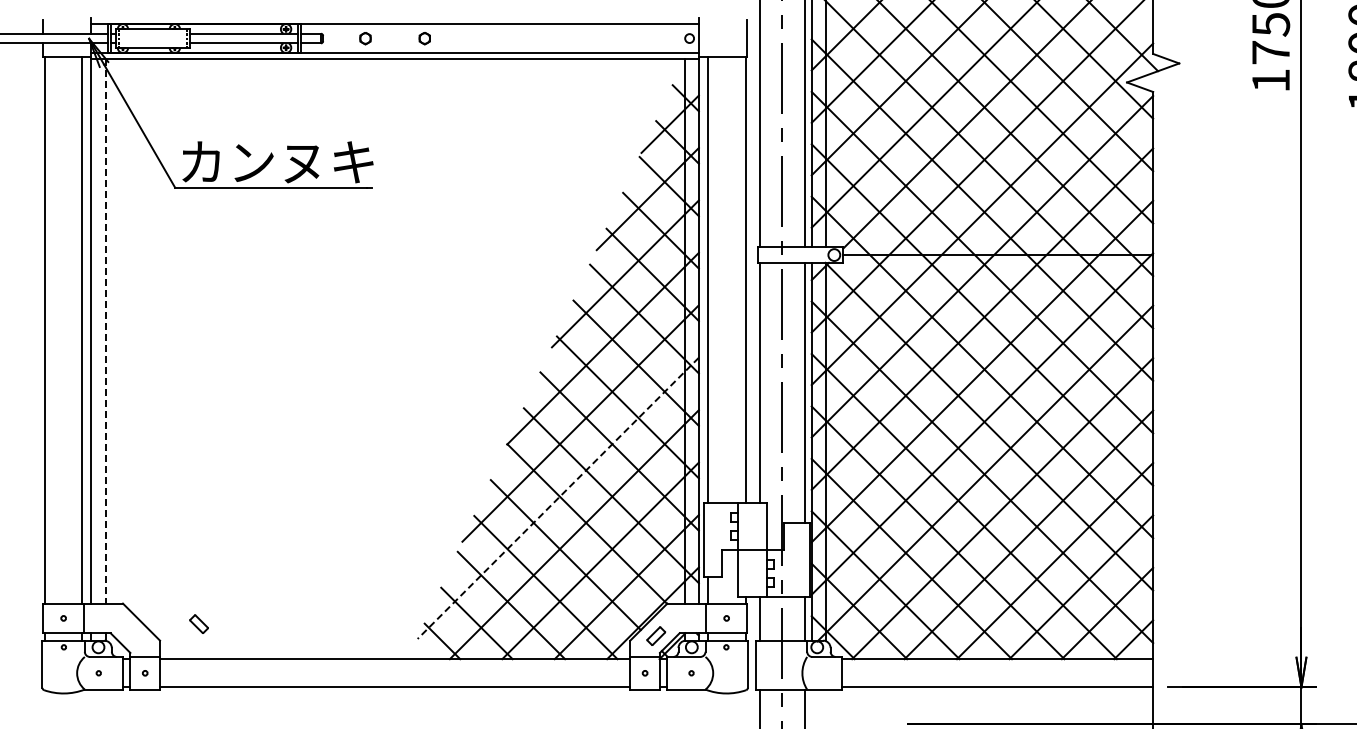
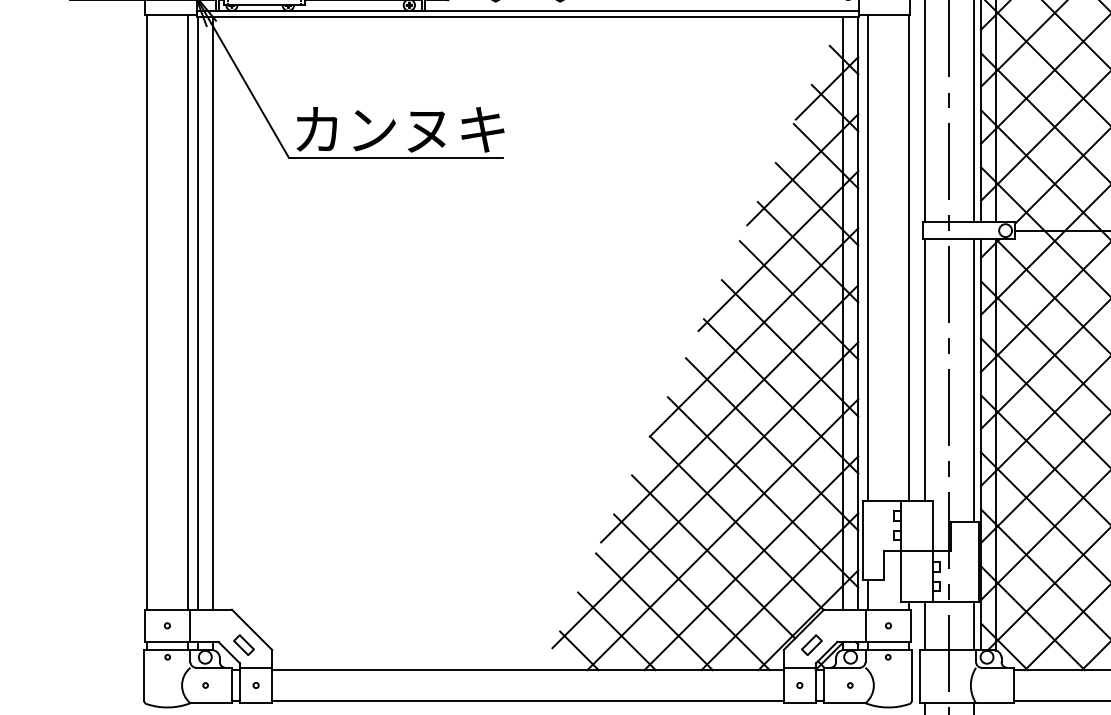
line: (105, 331) -> (212, 313), dashed -> solid
line: (558, 498) -> (705, 495), dashed -> solid
part: (198, 623) -> (243, 644), moved

